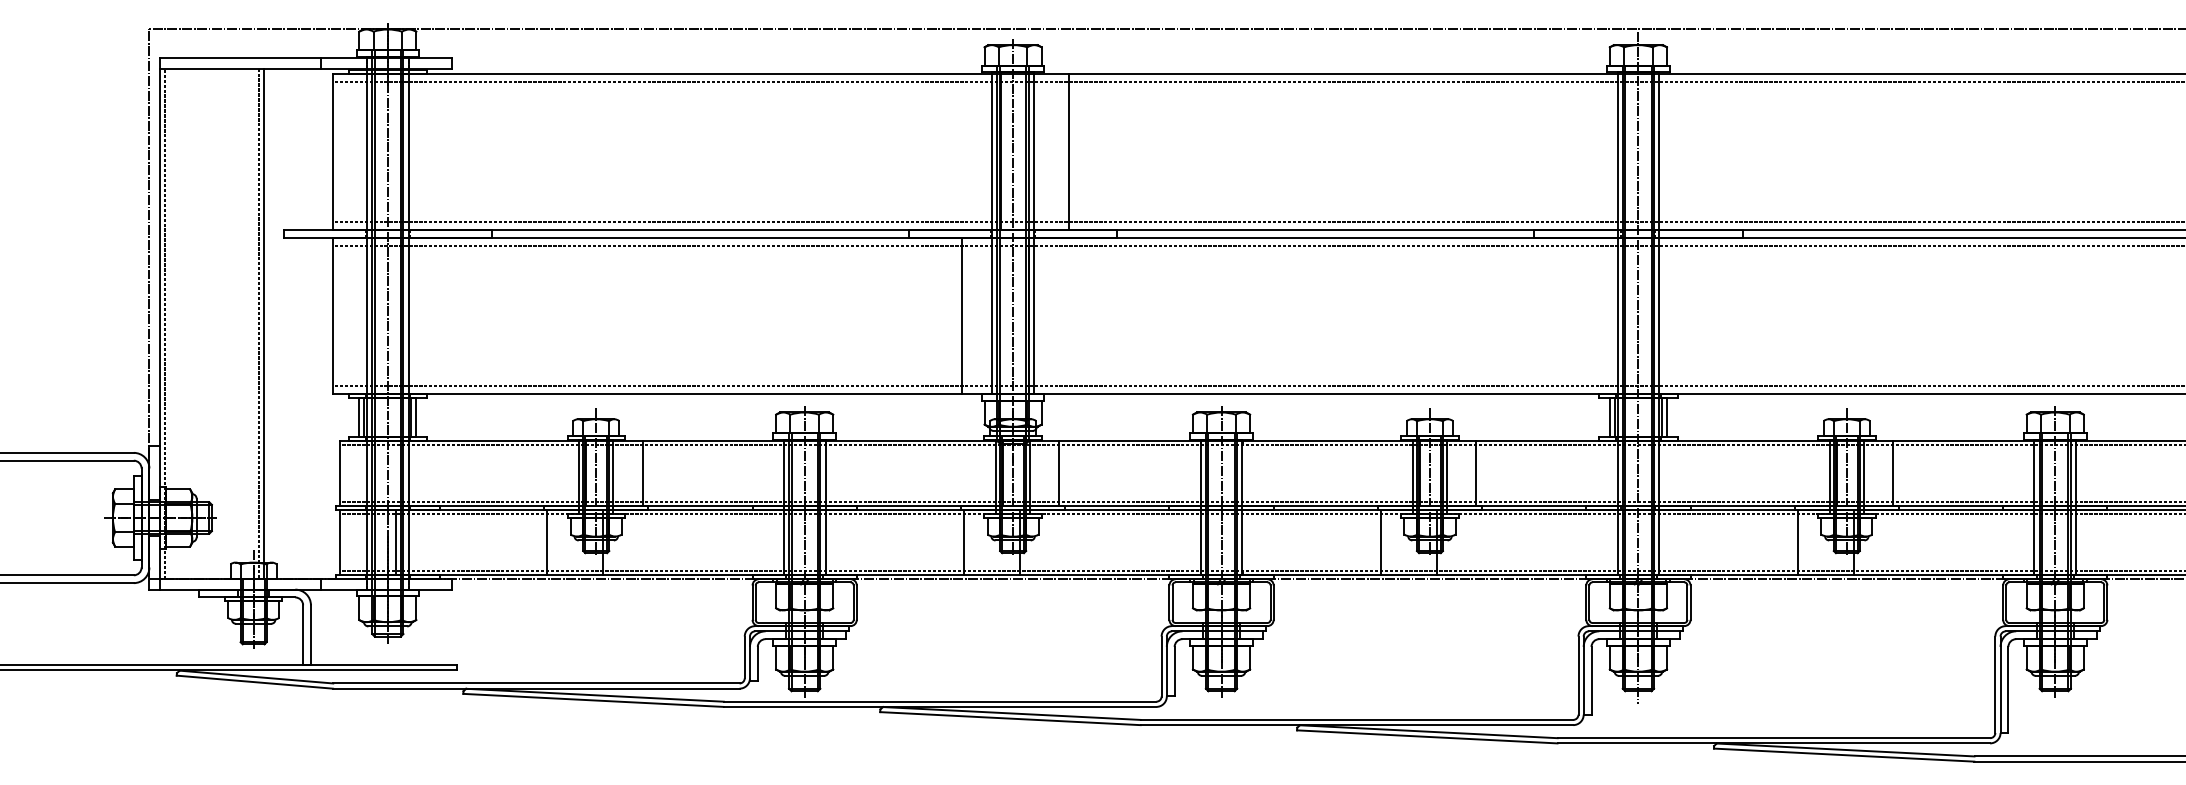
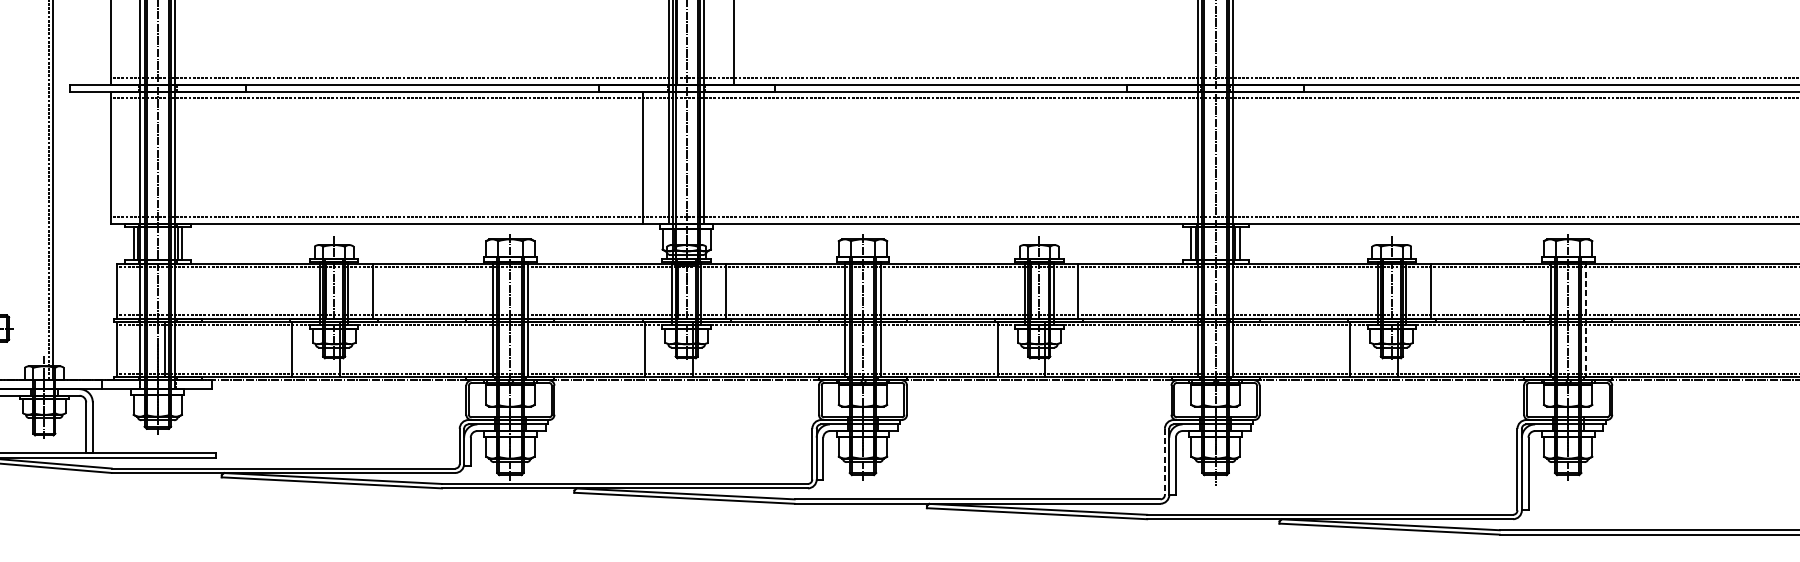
line: (2076, 507) -> (1586, 319), solid -> dashed
line: (1578, 676) -> (1164, 462), solid -> dashed

